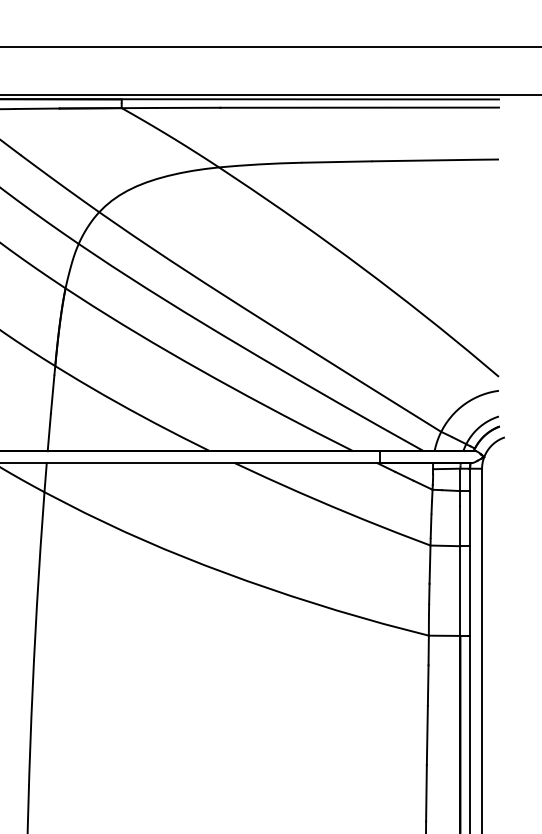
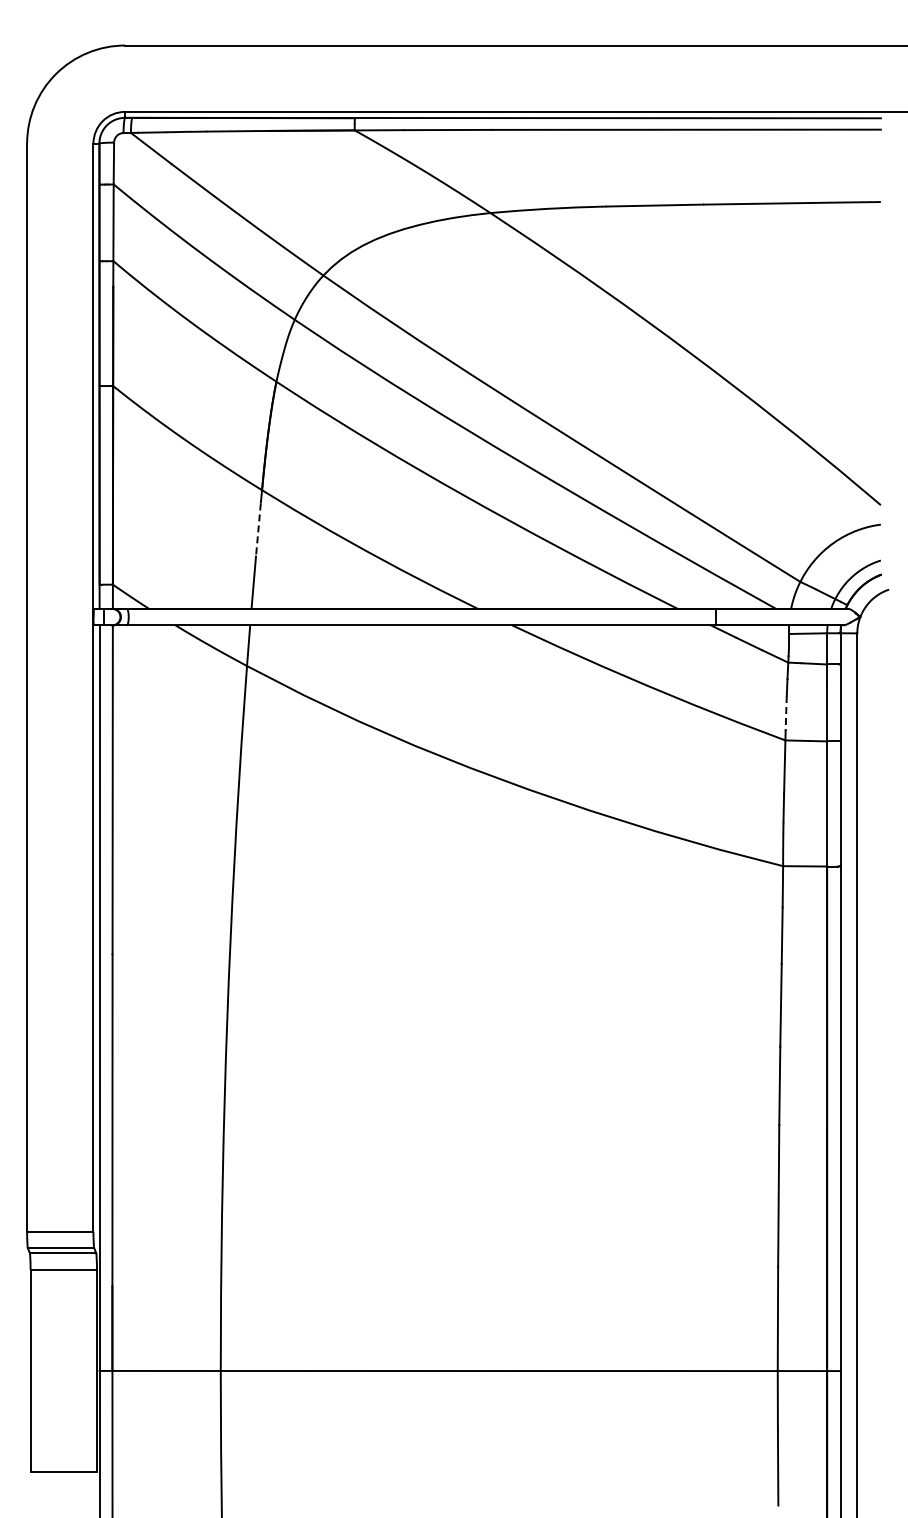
line: (52, 394) -> (258, 529), solid -> dashed
line: (431, 526) -> (786, 713), solid -> dashed

